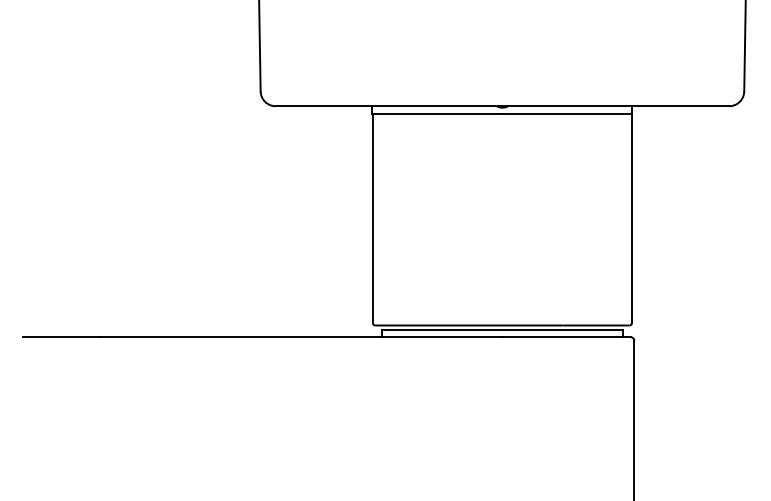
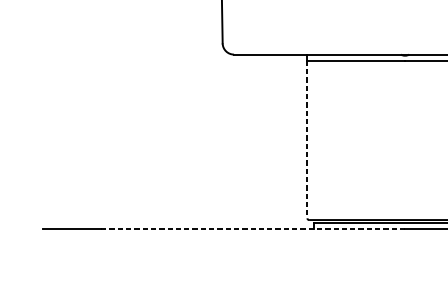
line: (372, 219) -> (307, 140), solid -> dashed
line: (301, 337) -> (253, 229), solid -> dashed

